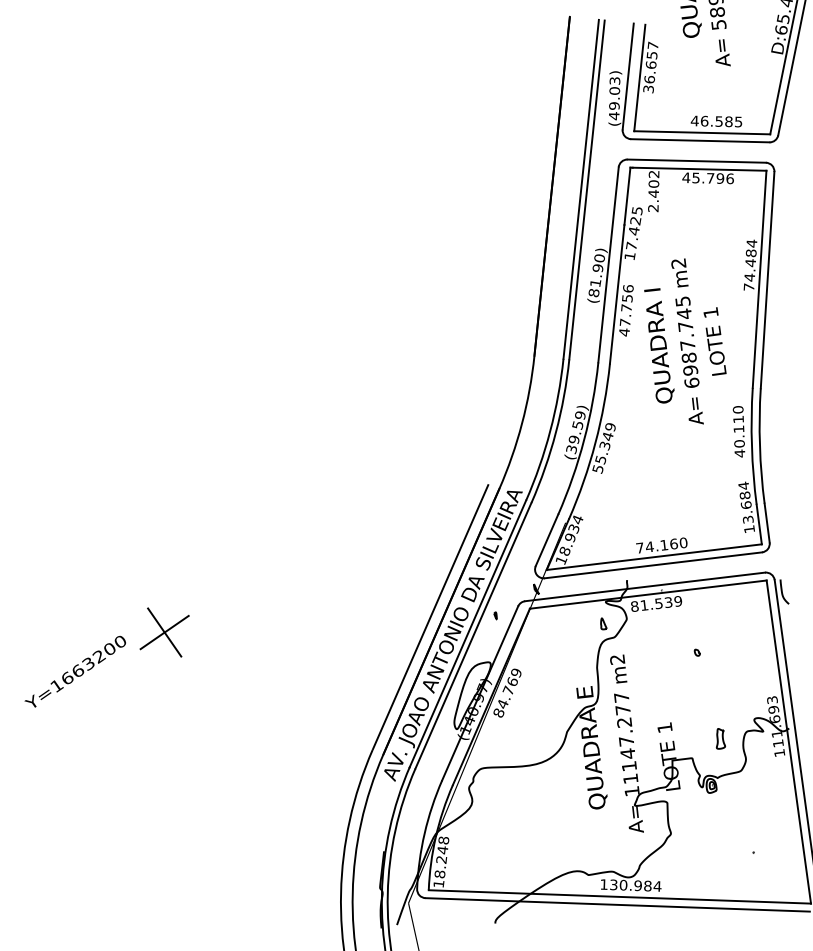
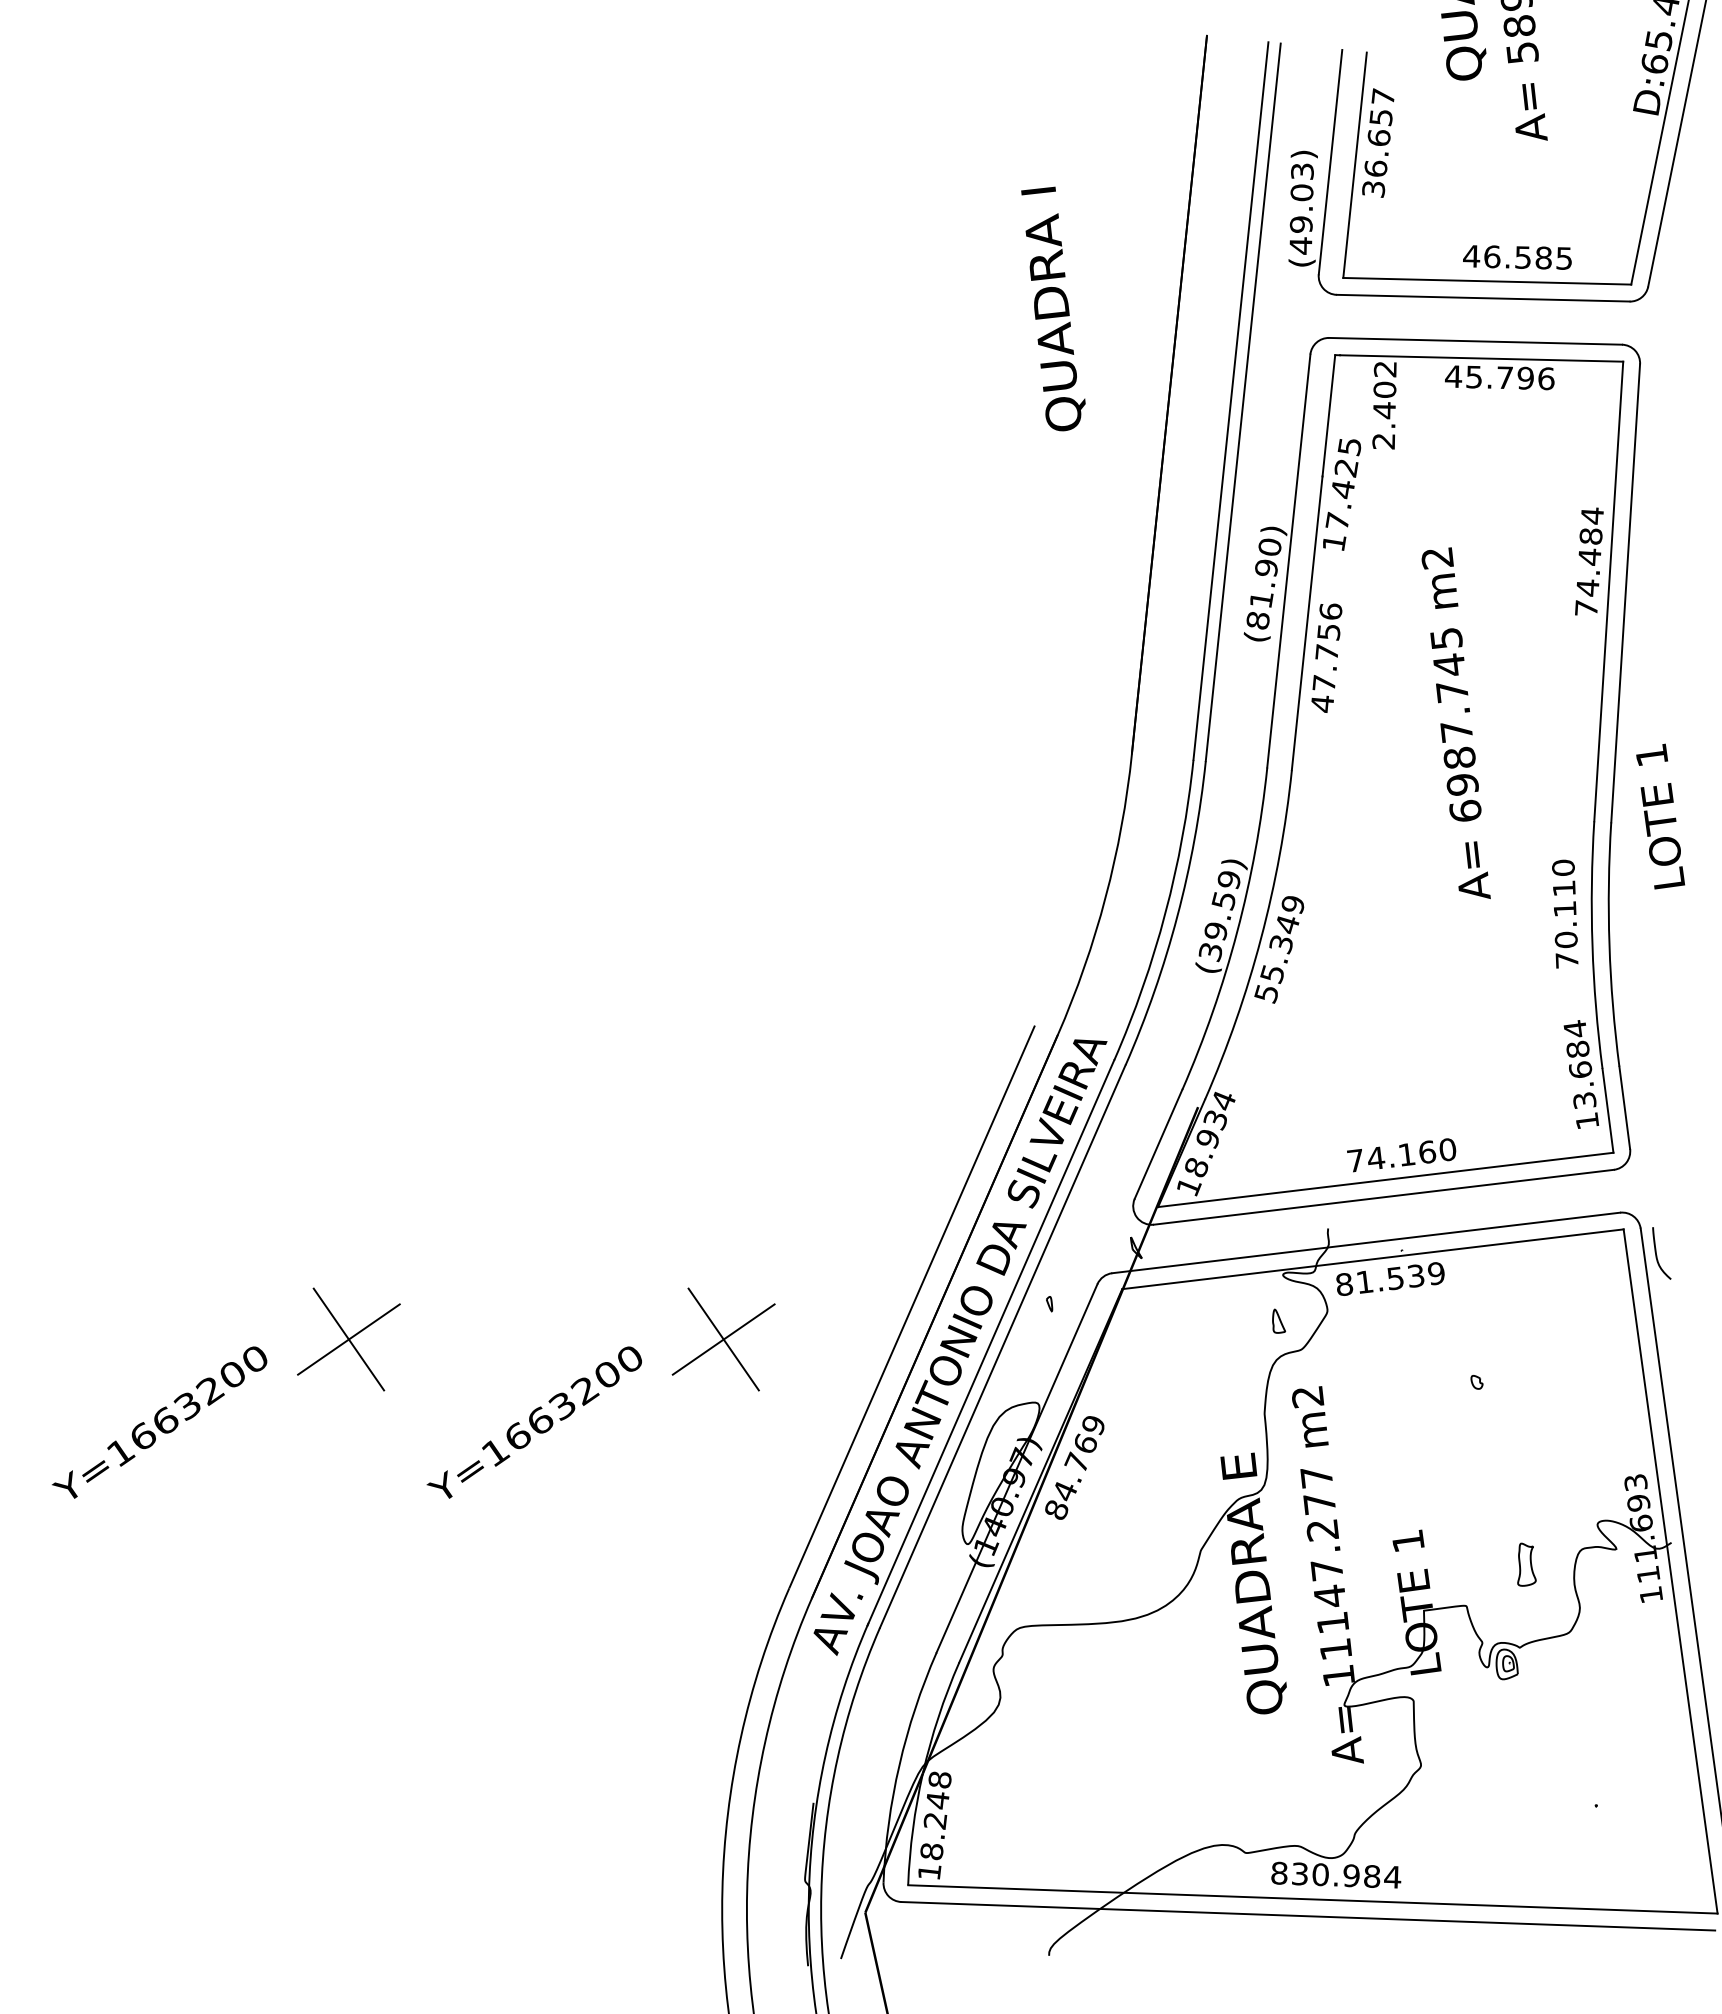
text: (714, 341) -> (1659, 816), moved
text: (659, 345) -> (1053, 308), moved
text: (739, 453) -> (1566, 960), 40.110 -> 70.110
part: (283, 657) -> (600, 1392), added
text: (603, 884) -> (1278, 1873), 130.984 -> 830.984

